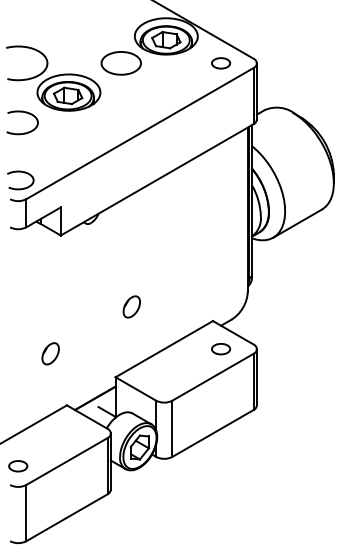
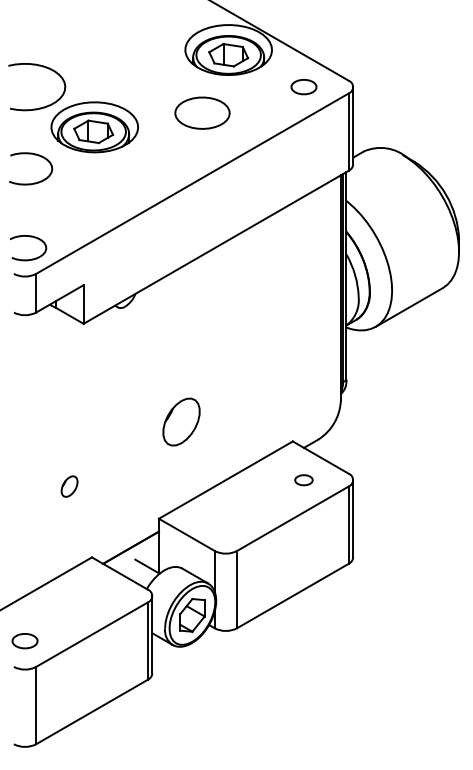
part: (120, 63) -> (201, 113), moved
part: (131, 306) -> (180, 421), size x1.6
part: (220, 349) -> (303, 480), size x0.7
part: (50, 353) -> (69, 486), size x0.7

